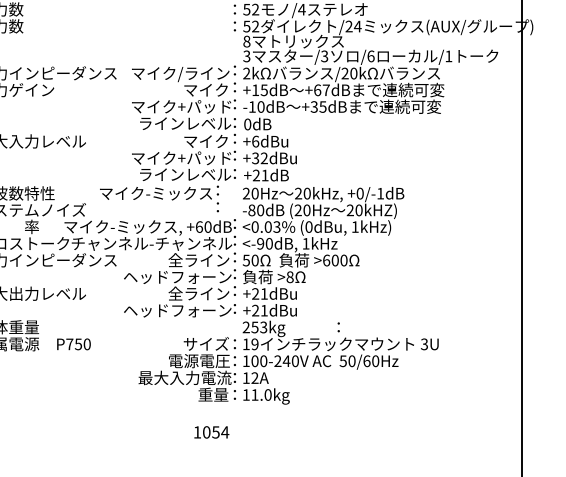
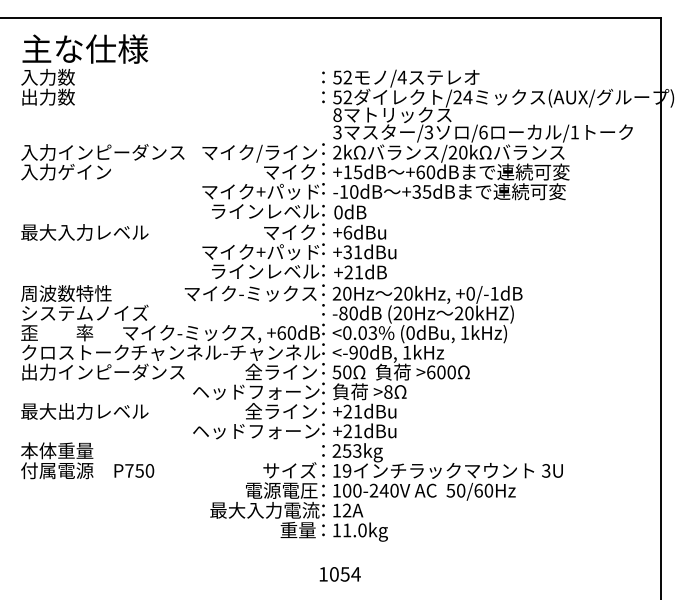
text: (325, 90) -> (430, 172), +67dB -> +60dB
text: (263, 157) -> (357, 251), +32dBu -> +31dBu
text: (159, 198) -> (254, 299), moved
text: (338, 327) -> (323, 450), moved
text: (211, 432) -> (339, 574), moved

